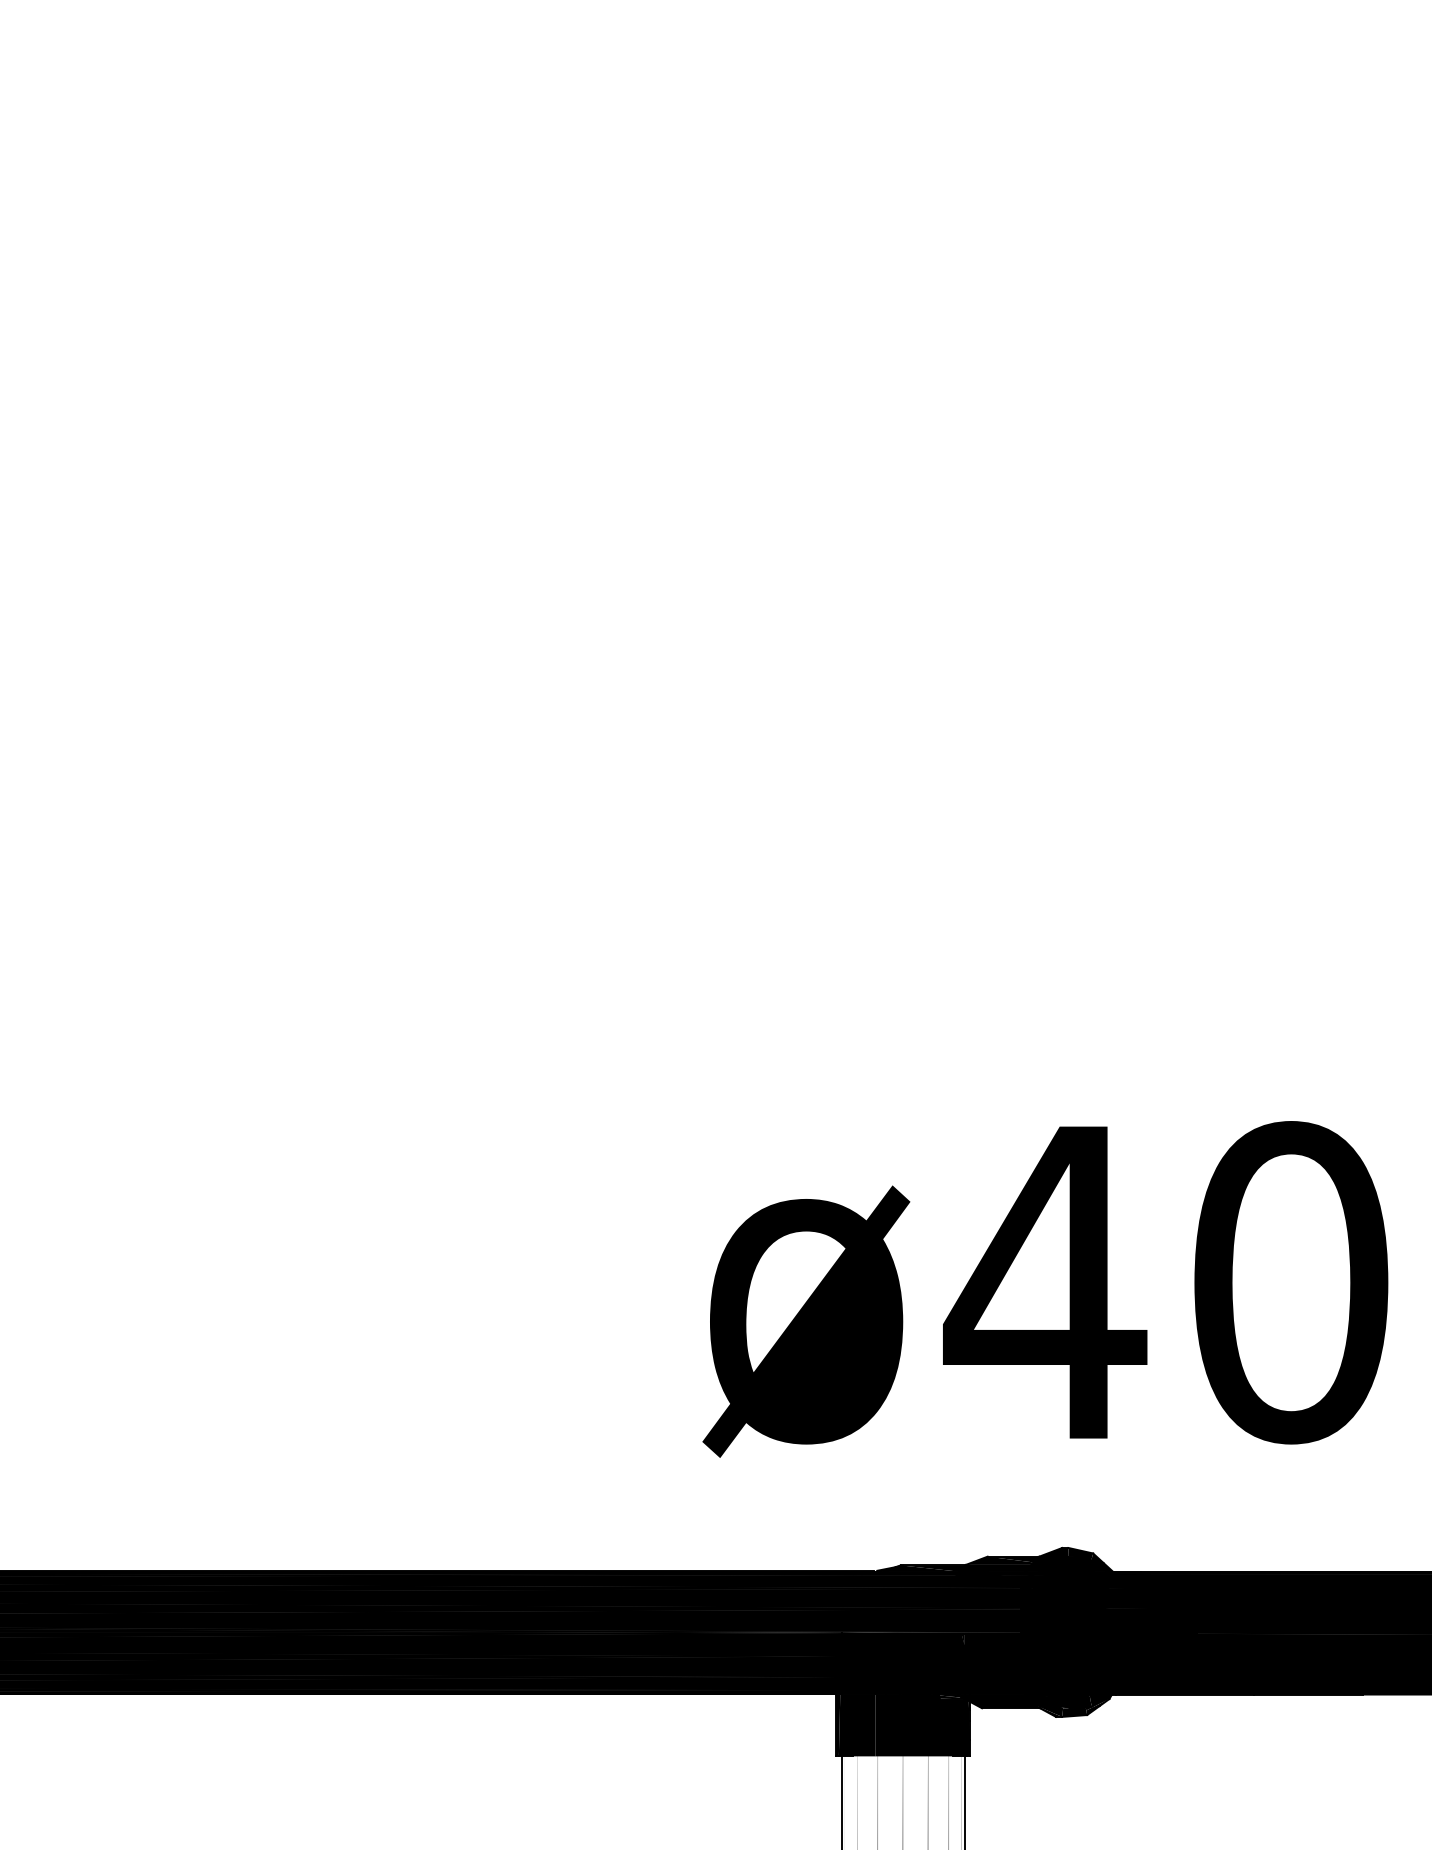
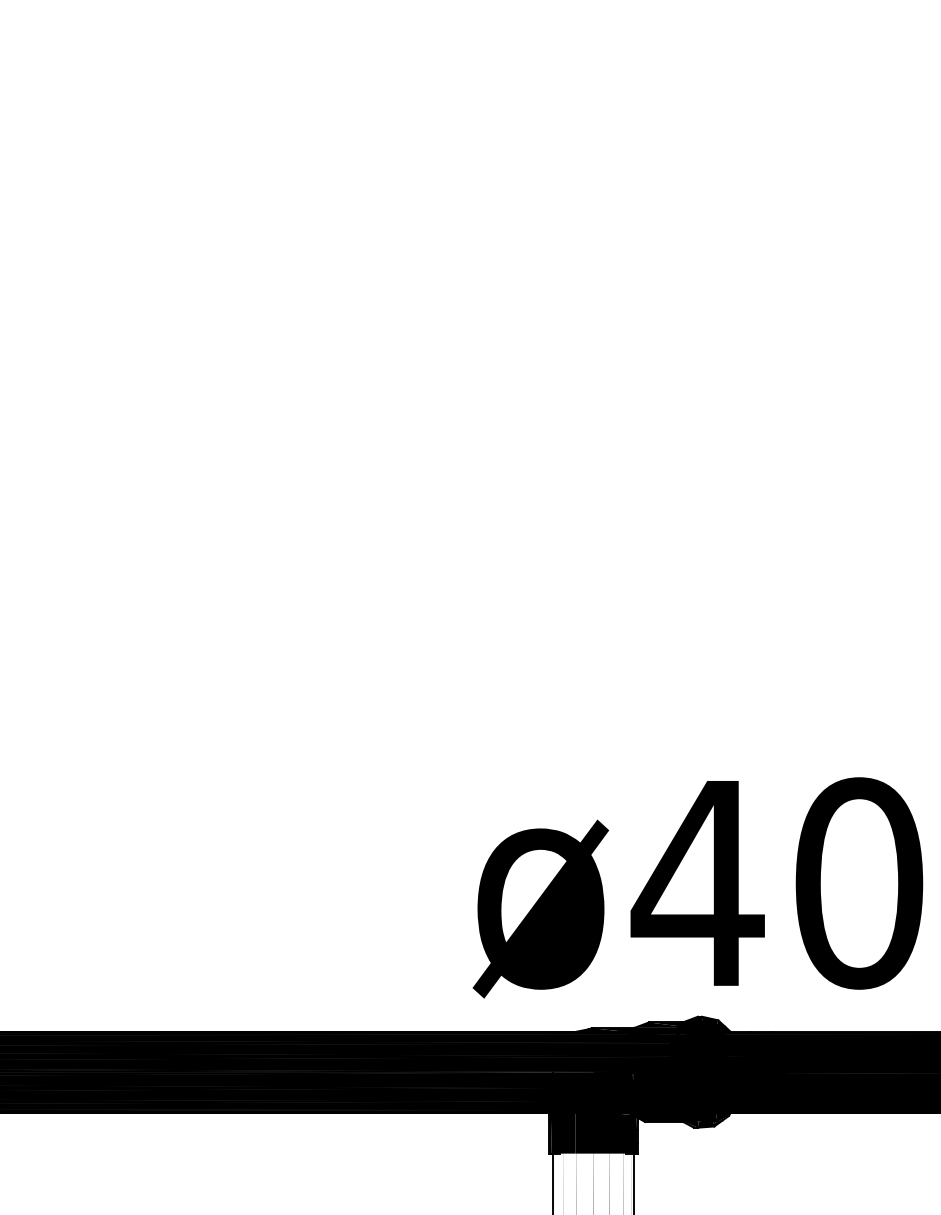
text: (1044, 1288) -> (697, 887), moved

